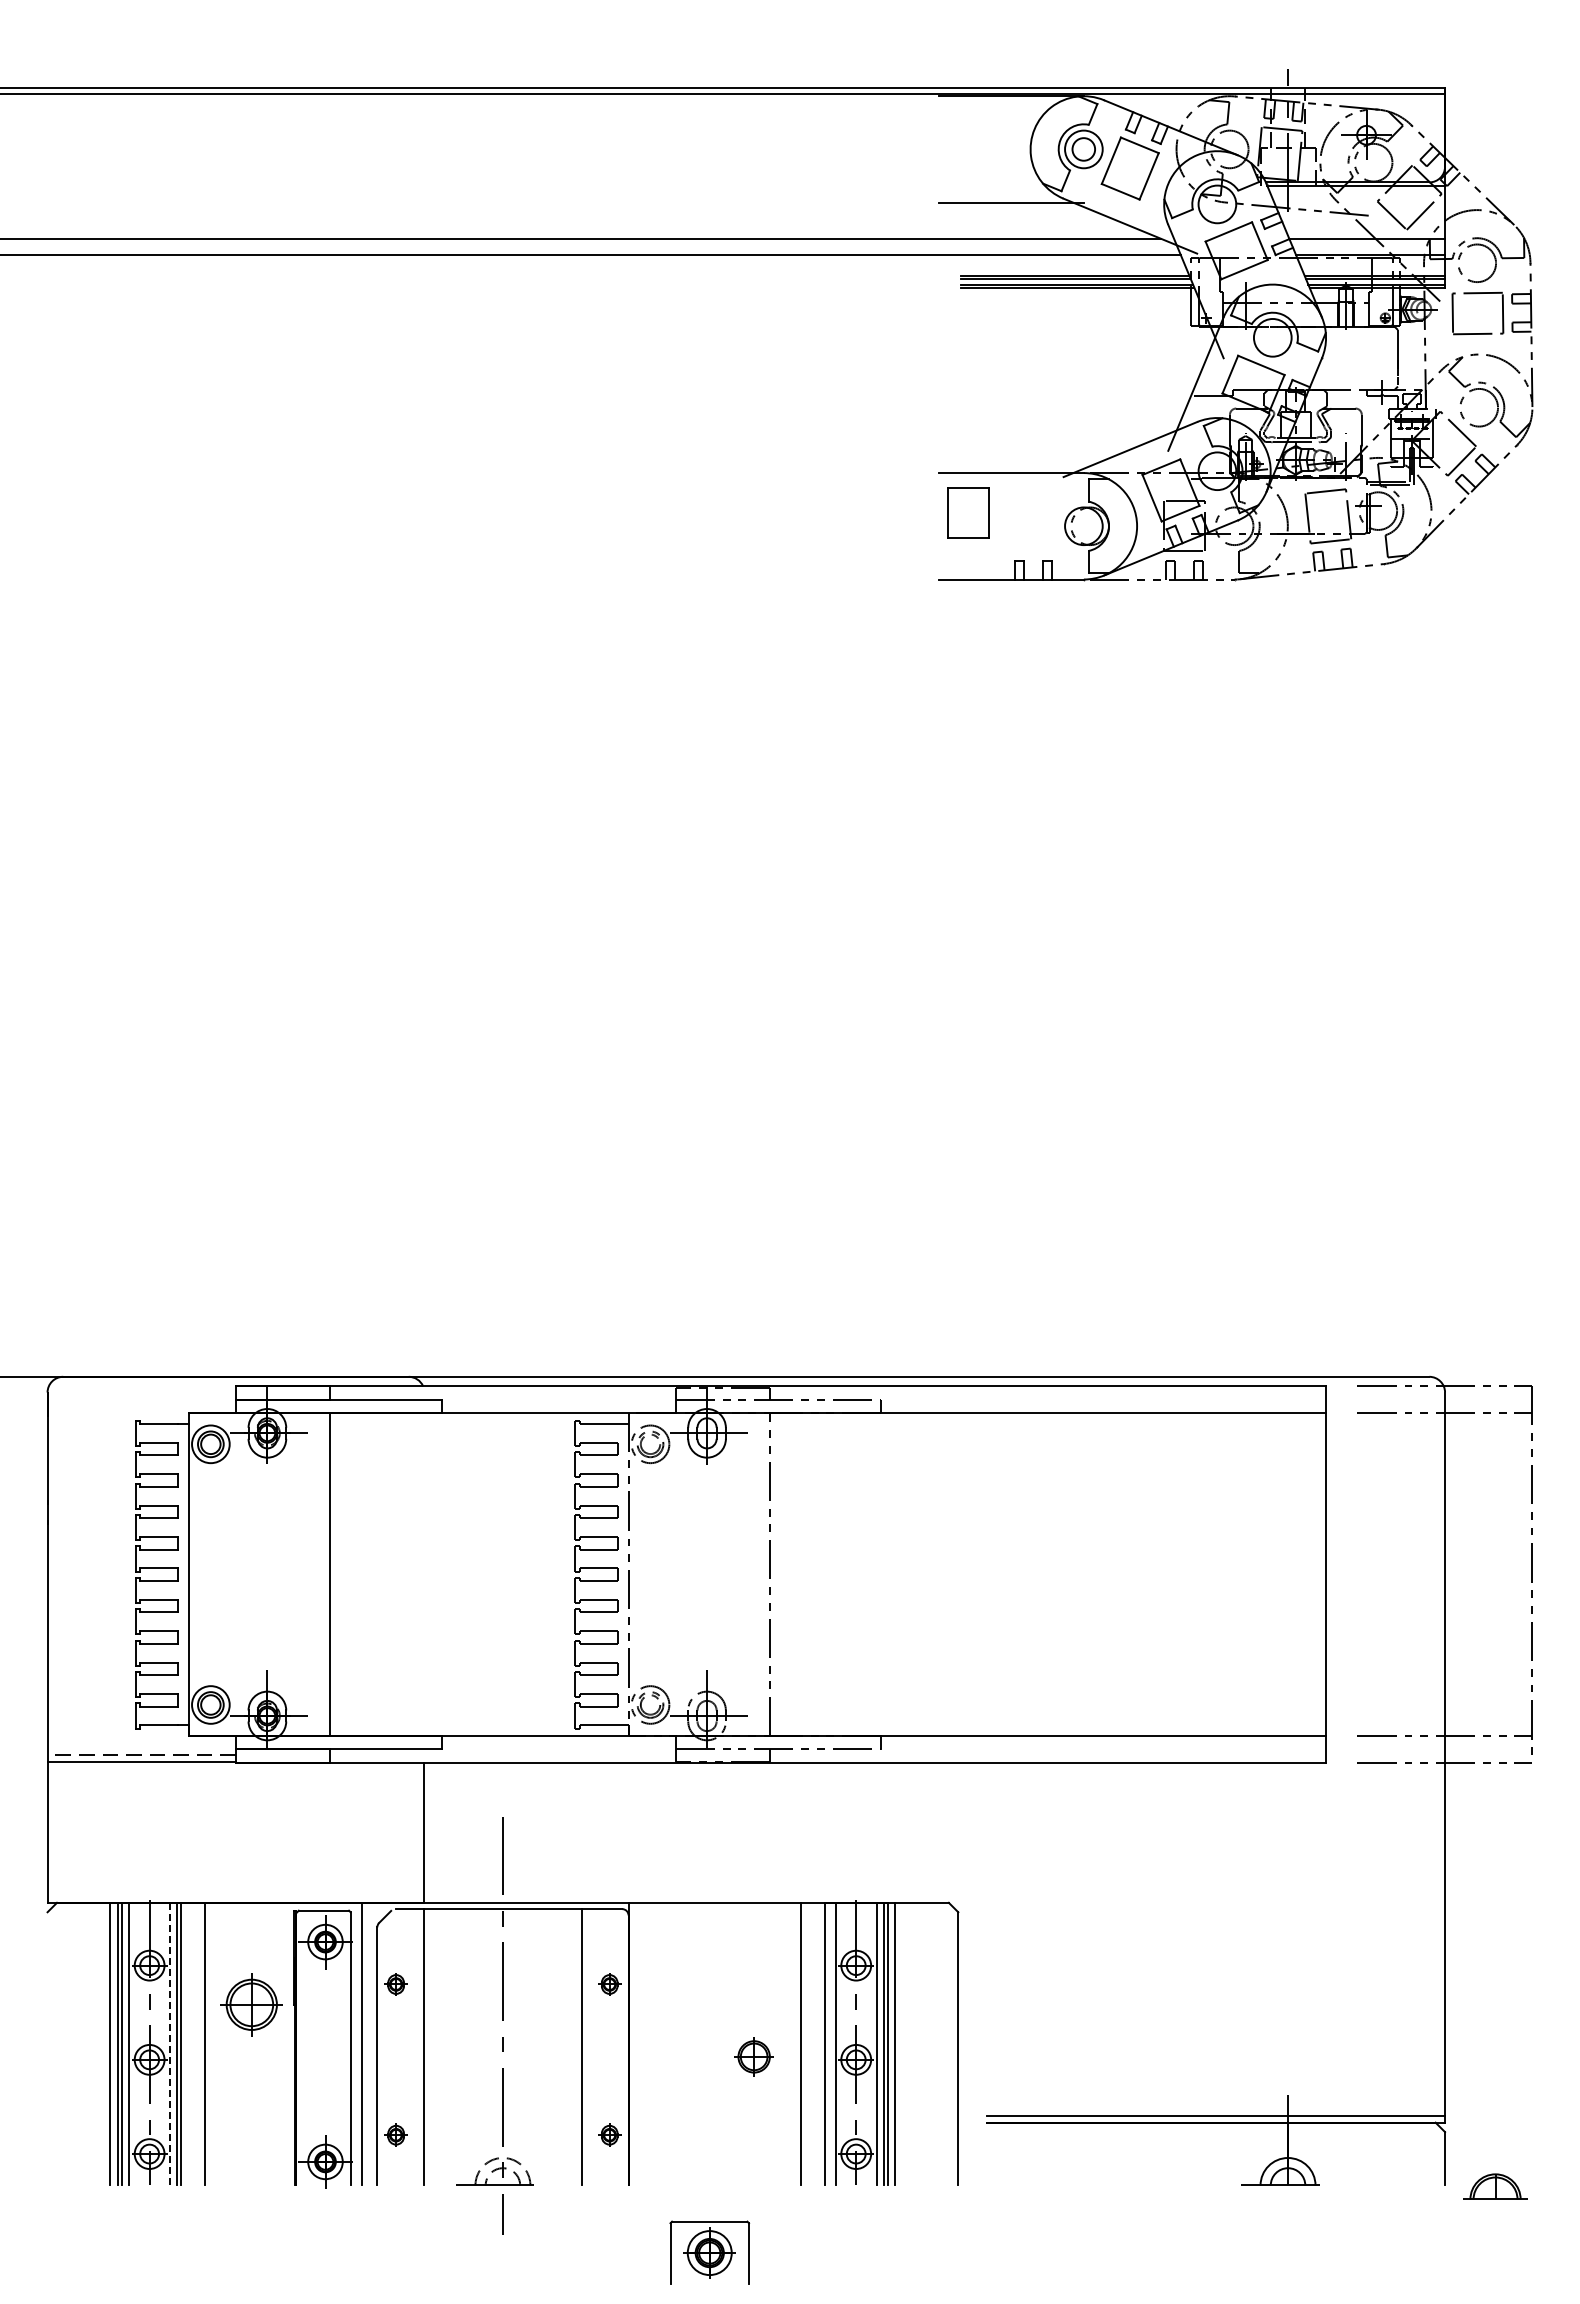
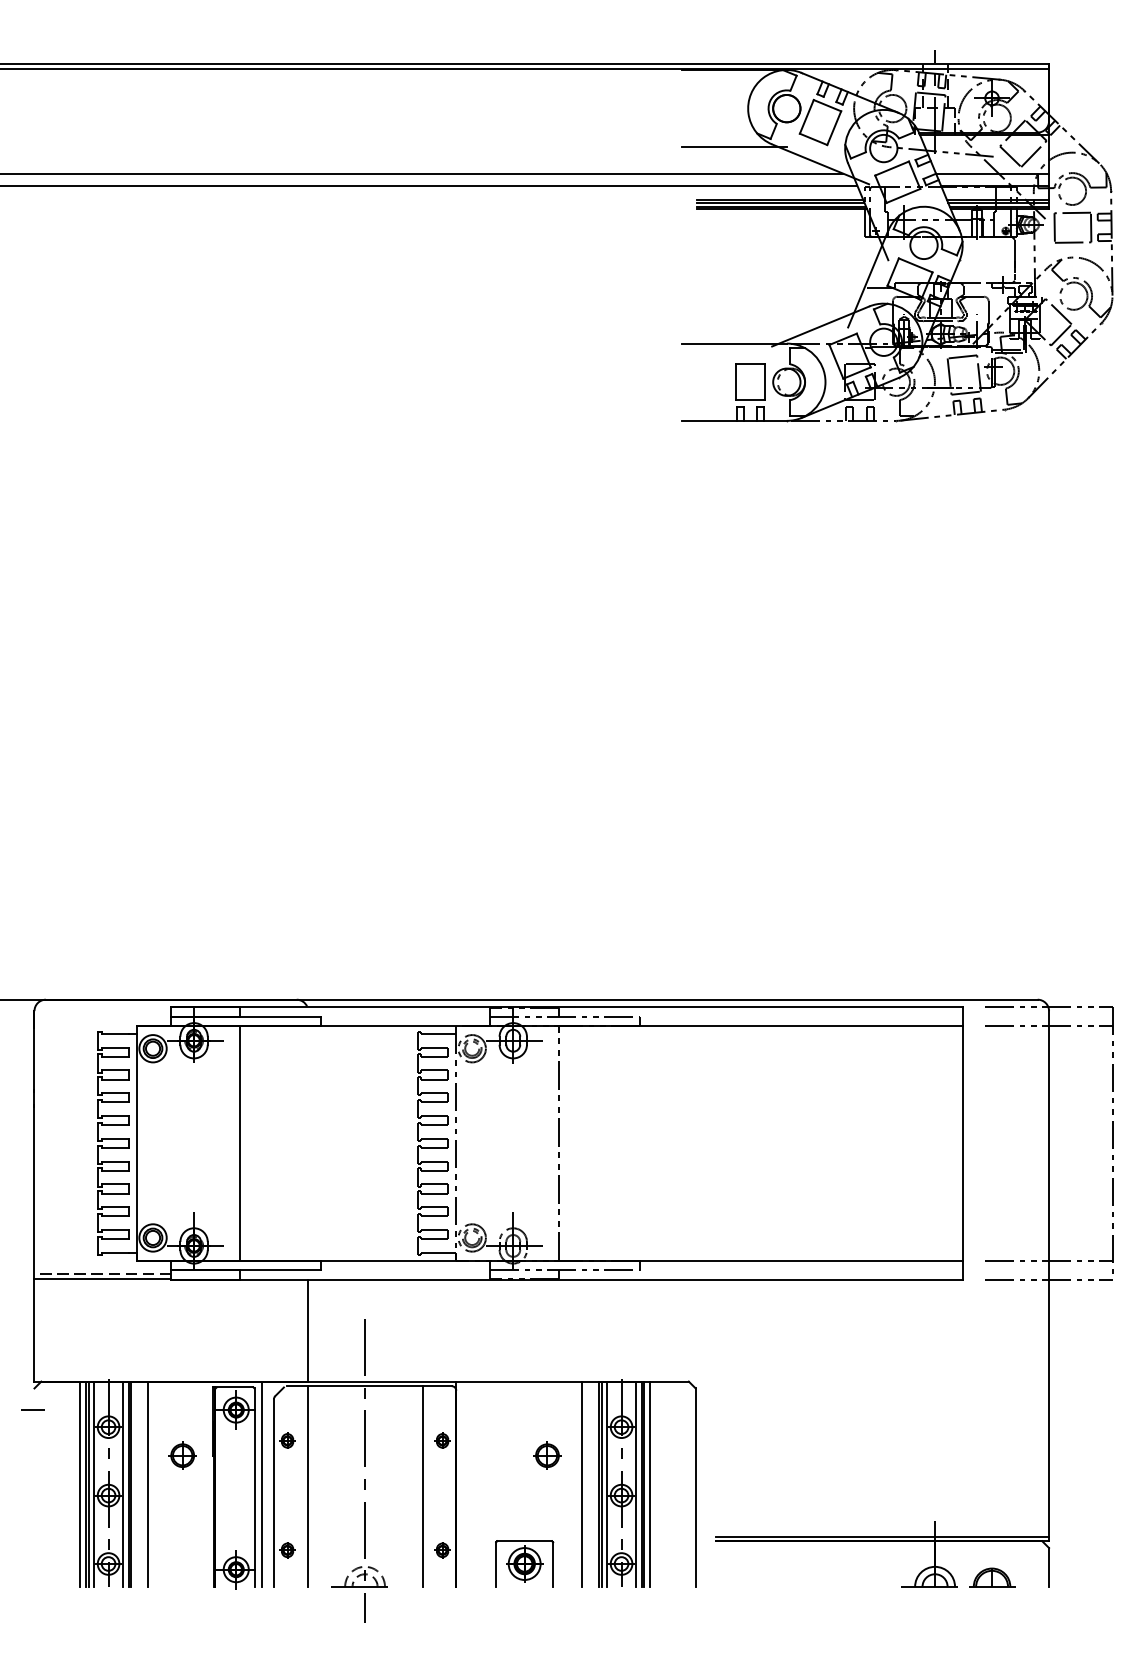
circle: (1083, 149) -> (786, 108), size x1.67
part: (968, 512) -> (750, 381), moved
line: (45, 1942) -> (32, 1410), added
part: (251, 2004) -> (182, 1455), size x0.62
line: (170, 2043) -> (123, 1483), dashed -> solid
line: (828, 2043) -> (601, 1483), added
part: (753, 2056) -> (547, 1455), moved
part: (1495, 2186) -> (992, 1577), moved
part: (709, 2252) -> (524, 1563), moved

